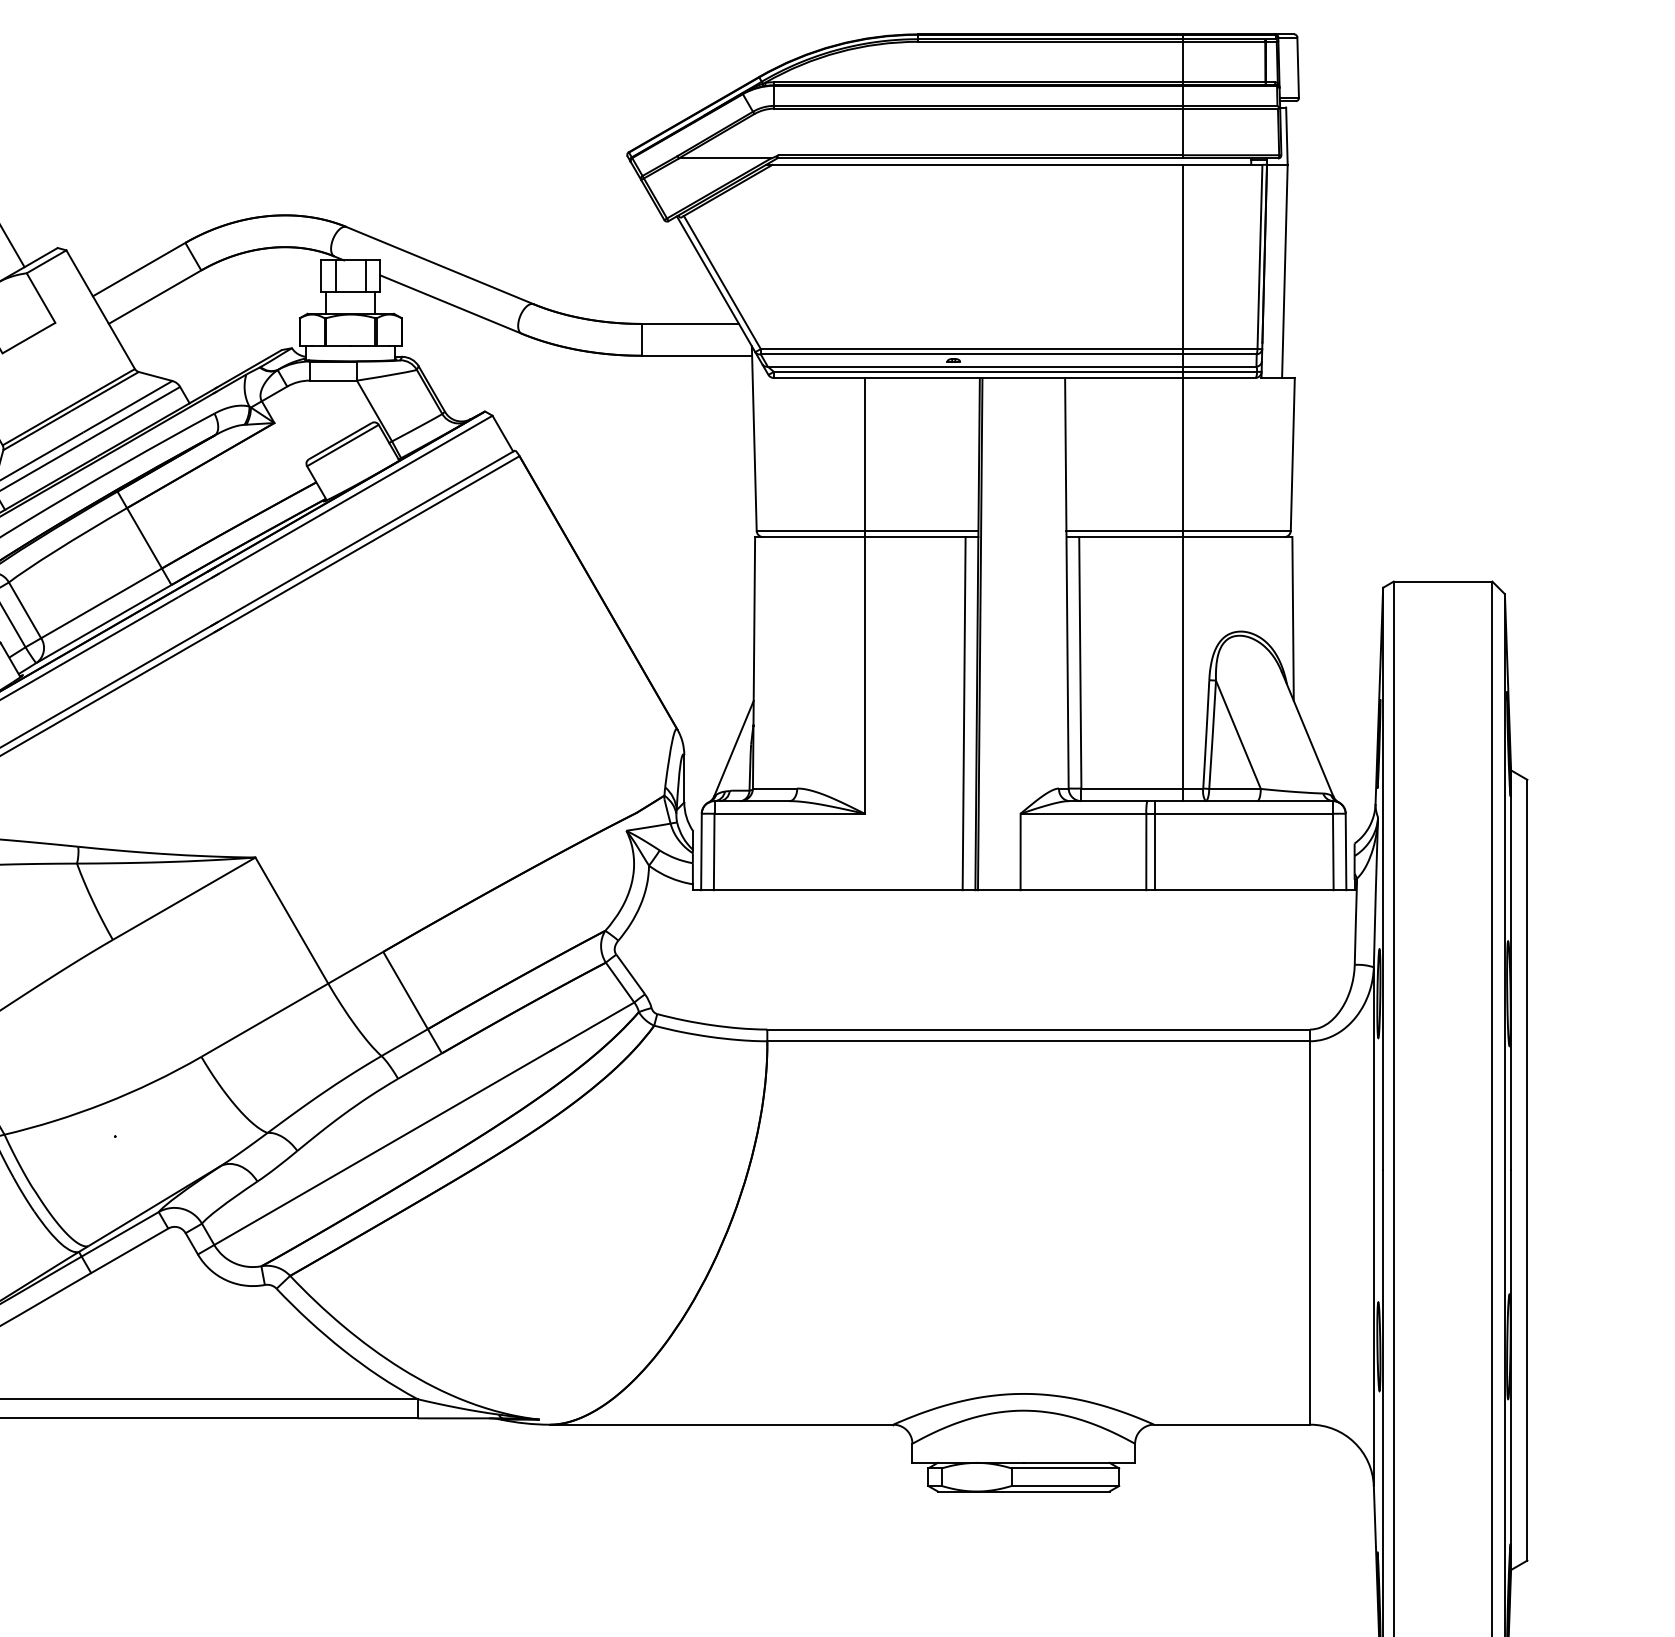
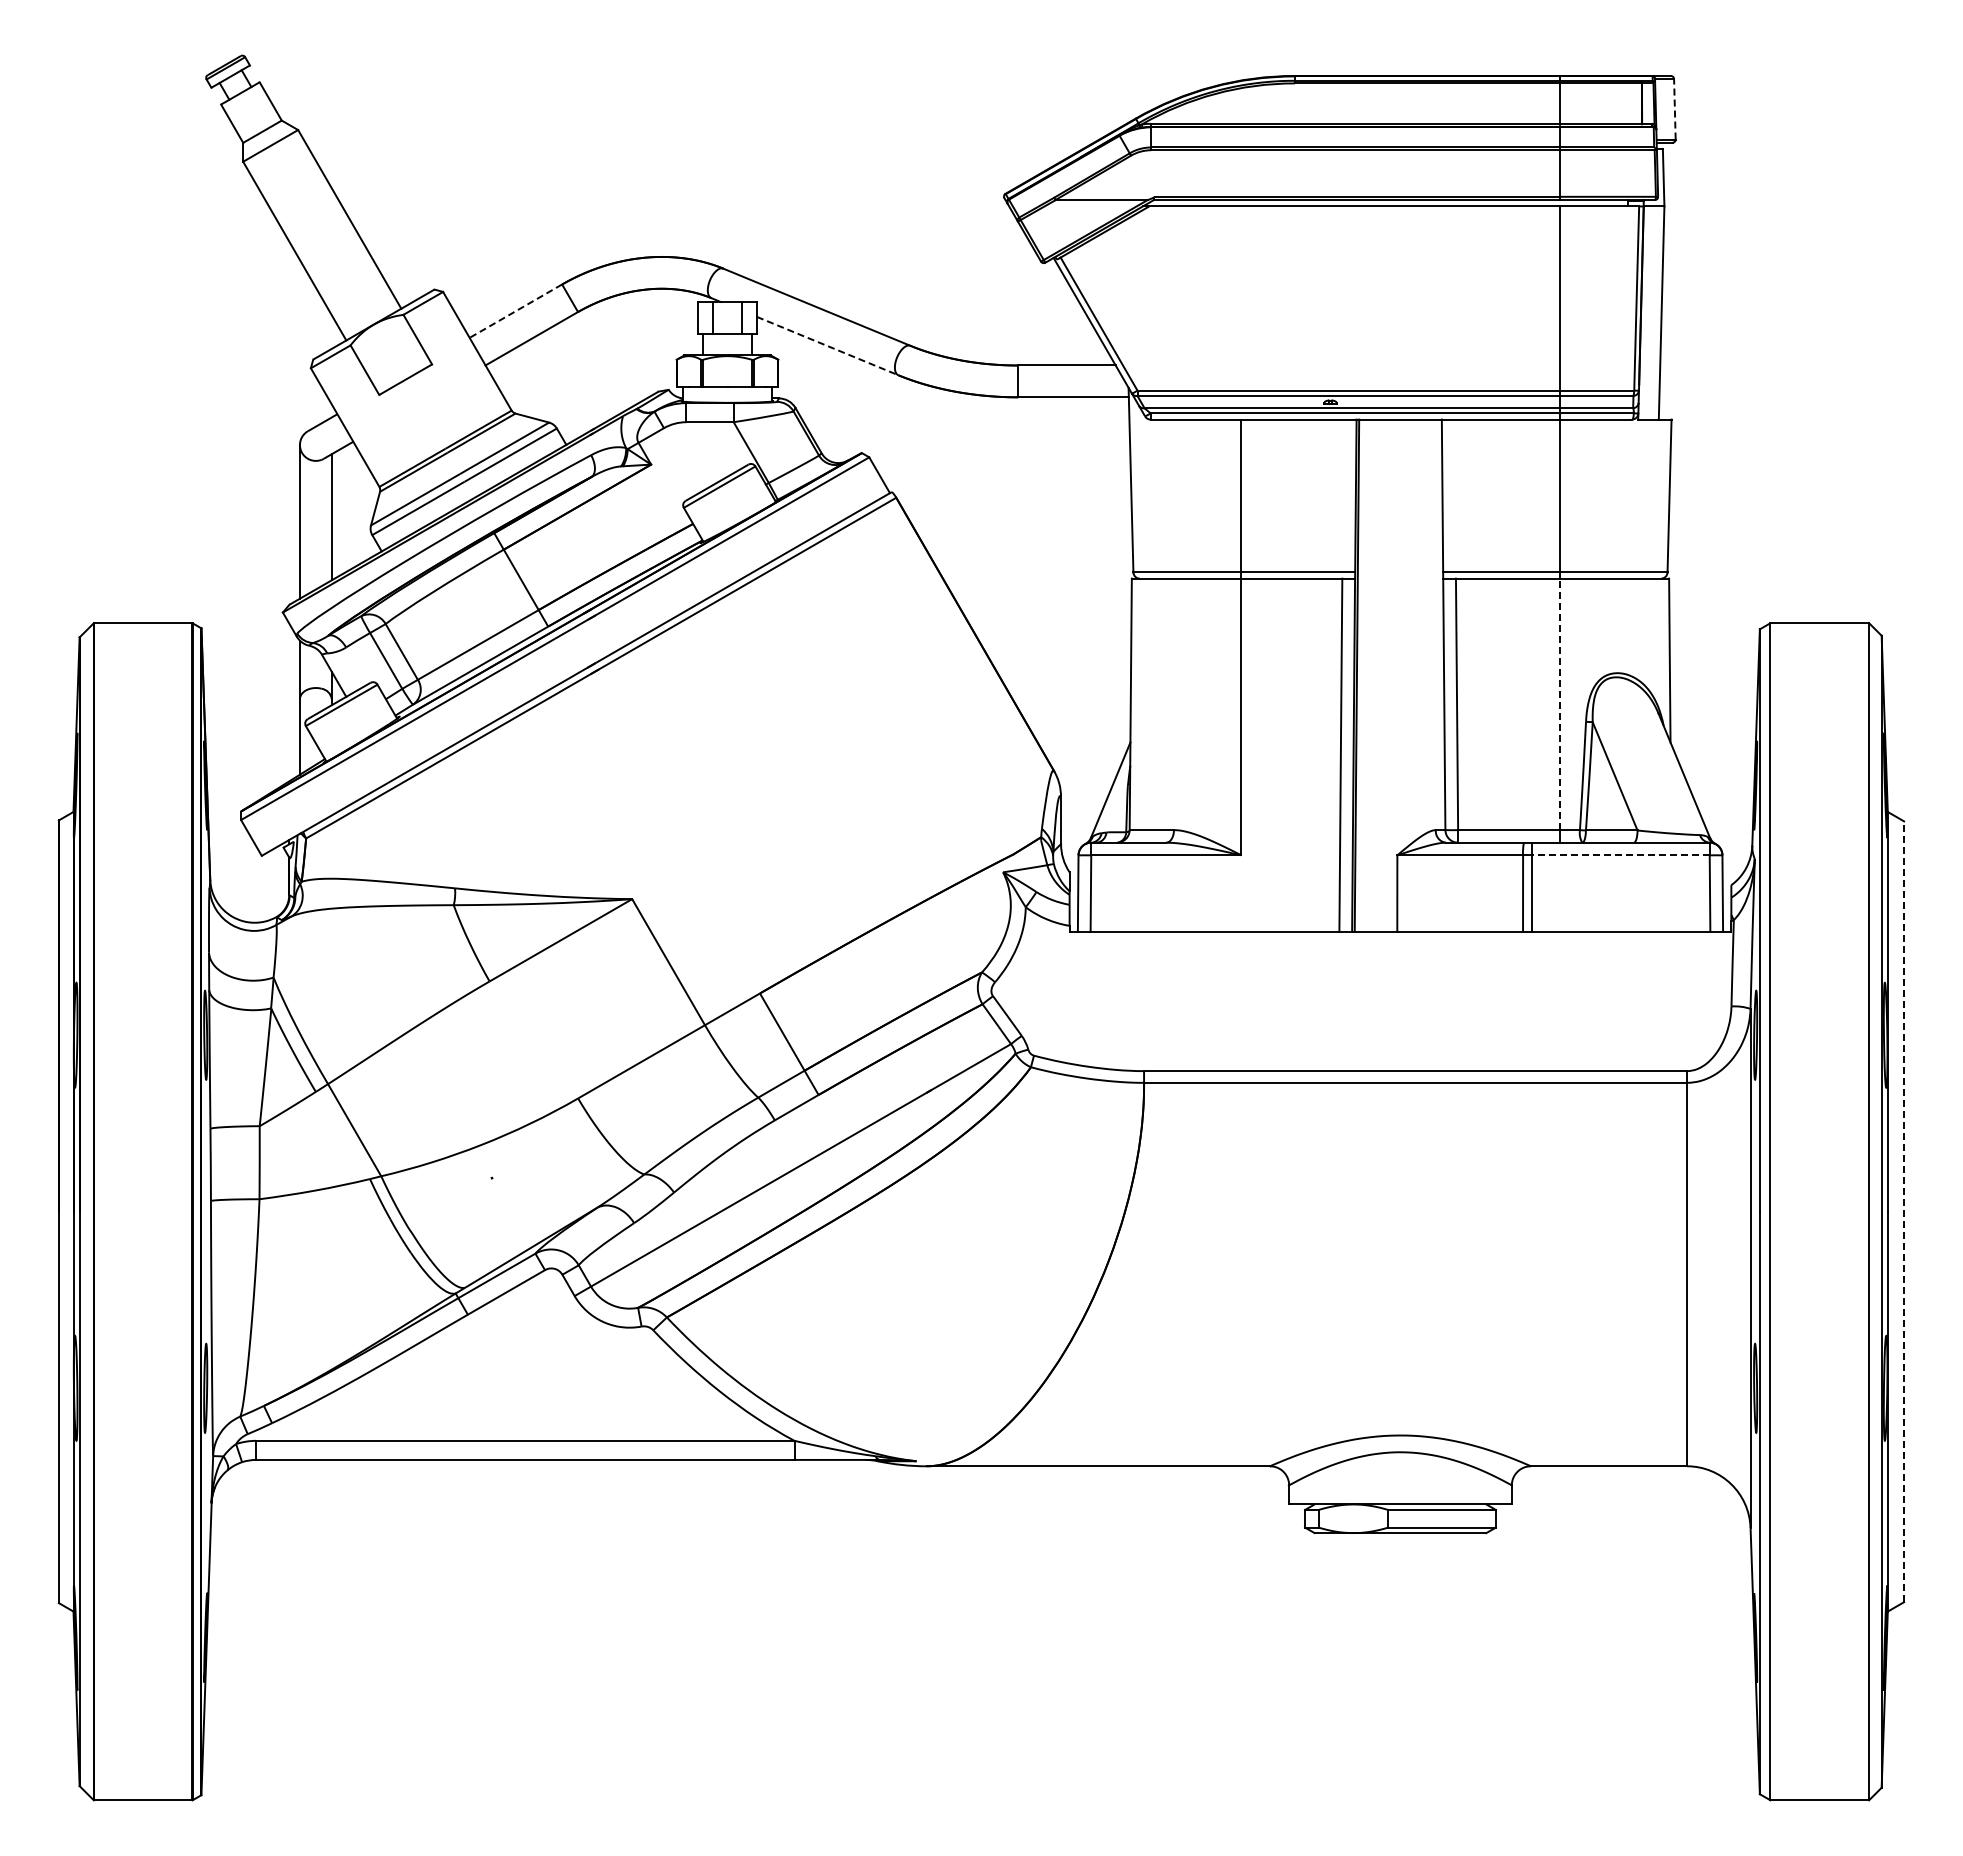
line: (1297, 66) -> (1674, 108), solid -> dashed
line: (138, 269) -> (515, 311), solid -> dashed
line: (451, 304) -> (828, 346), solid -> dashed
line: (1182, 662) -> (1559, 704), solid -> dashed
line: (1243, 813) -> (1620, 855), solid -> dashed
line: (1527, 1169) -> (1904, 1211), solid -> dashed

